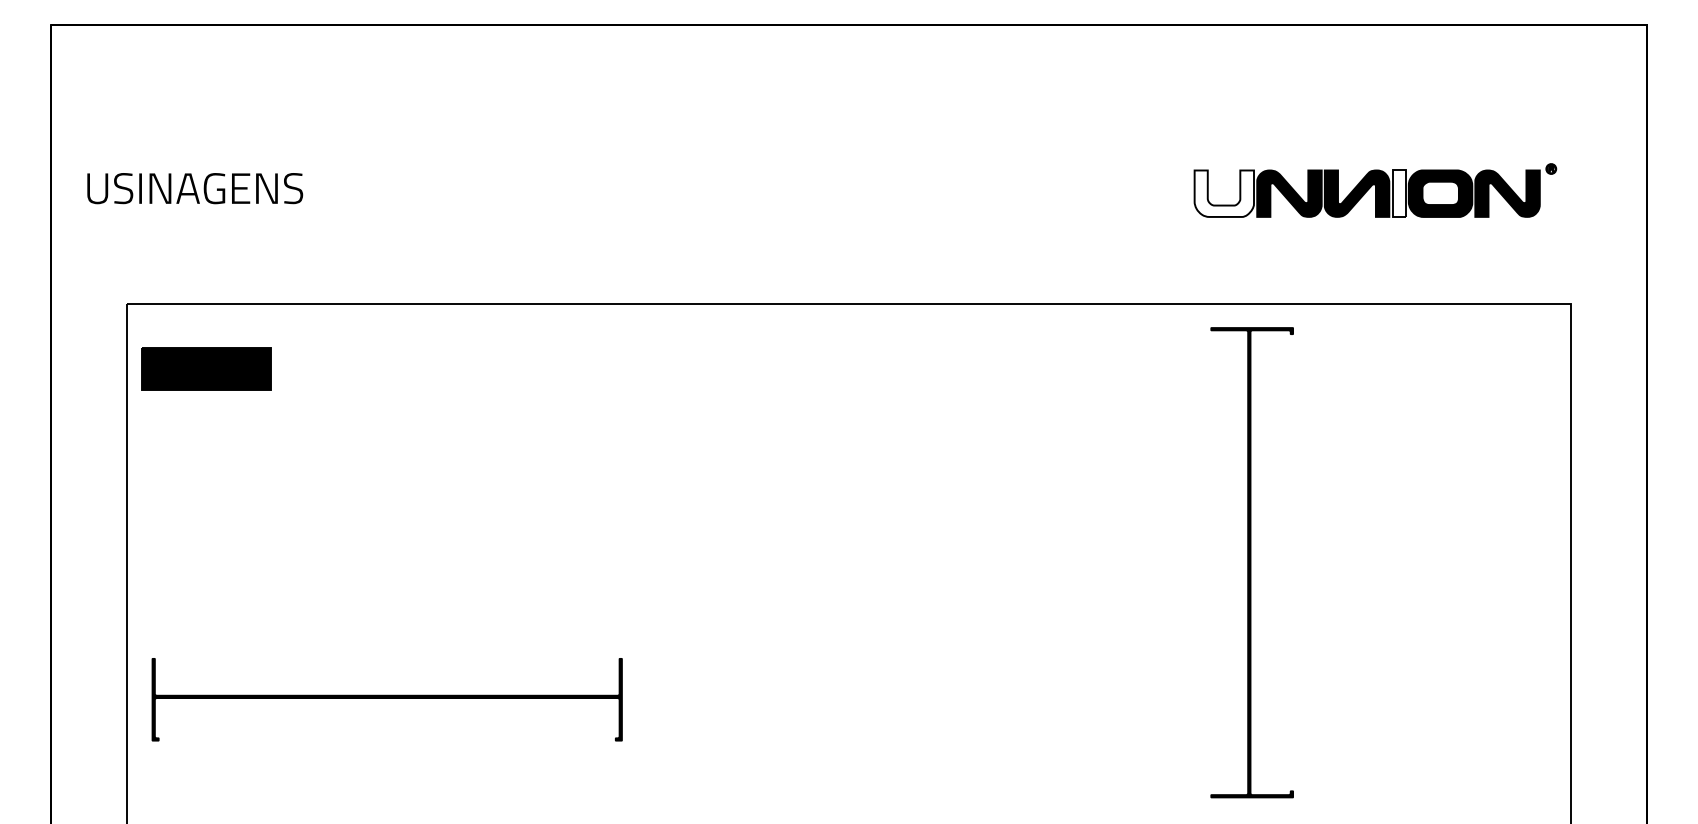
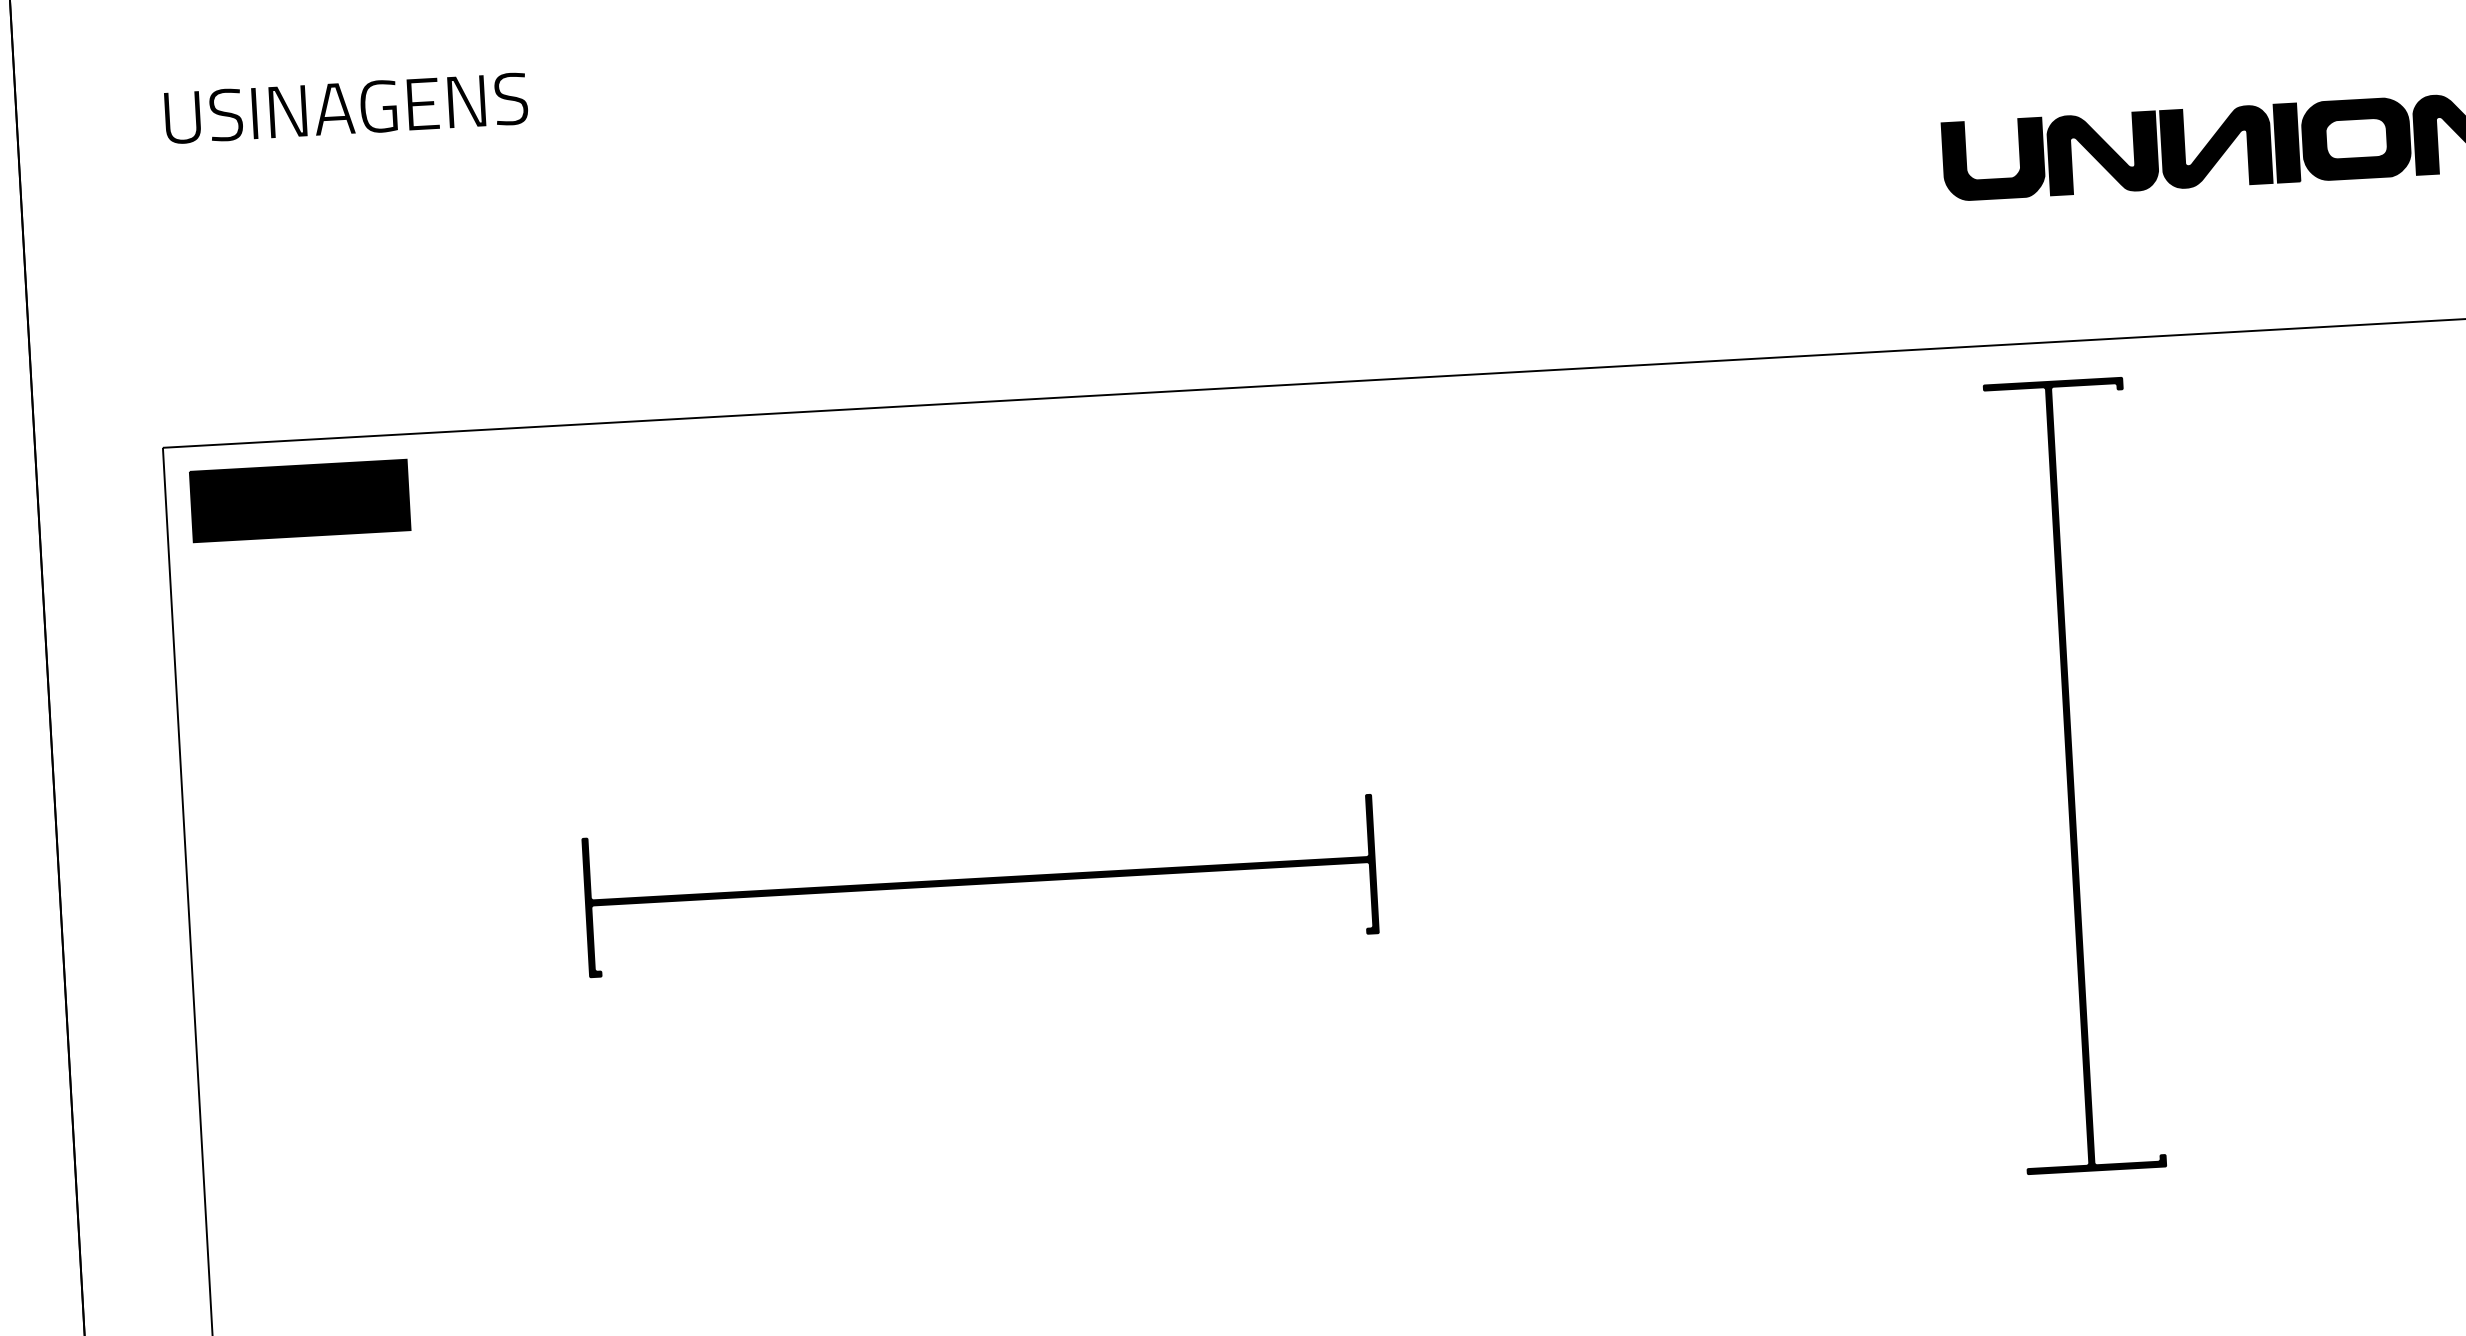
text: (195, 188) -> (346, 108), moved
fill: (1223, 193) -> (1992, 159), added
fill: (1398, 193) -> (2285, 142), added
part: (206, 368) -> (299, 499), moved
part: (386, 699) -> (979, 885), moved

